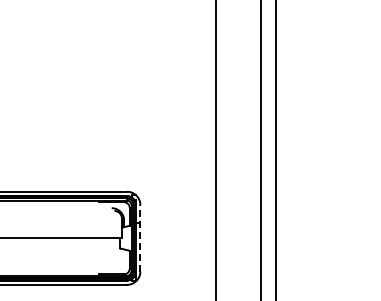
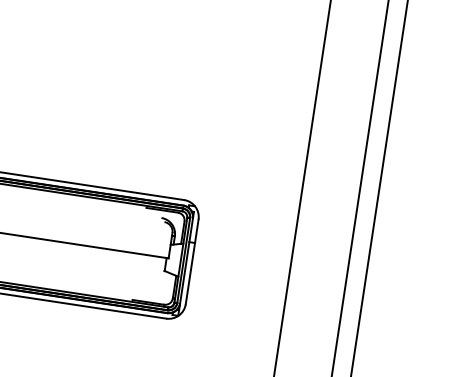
line: (140, 237) -> (192, 260), dashed -> solid

